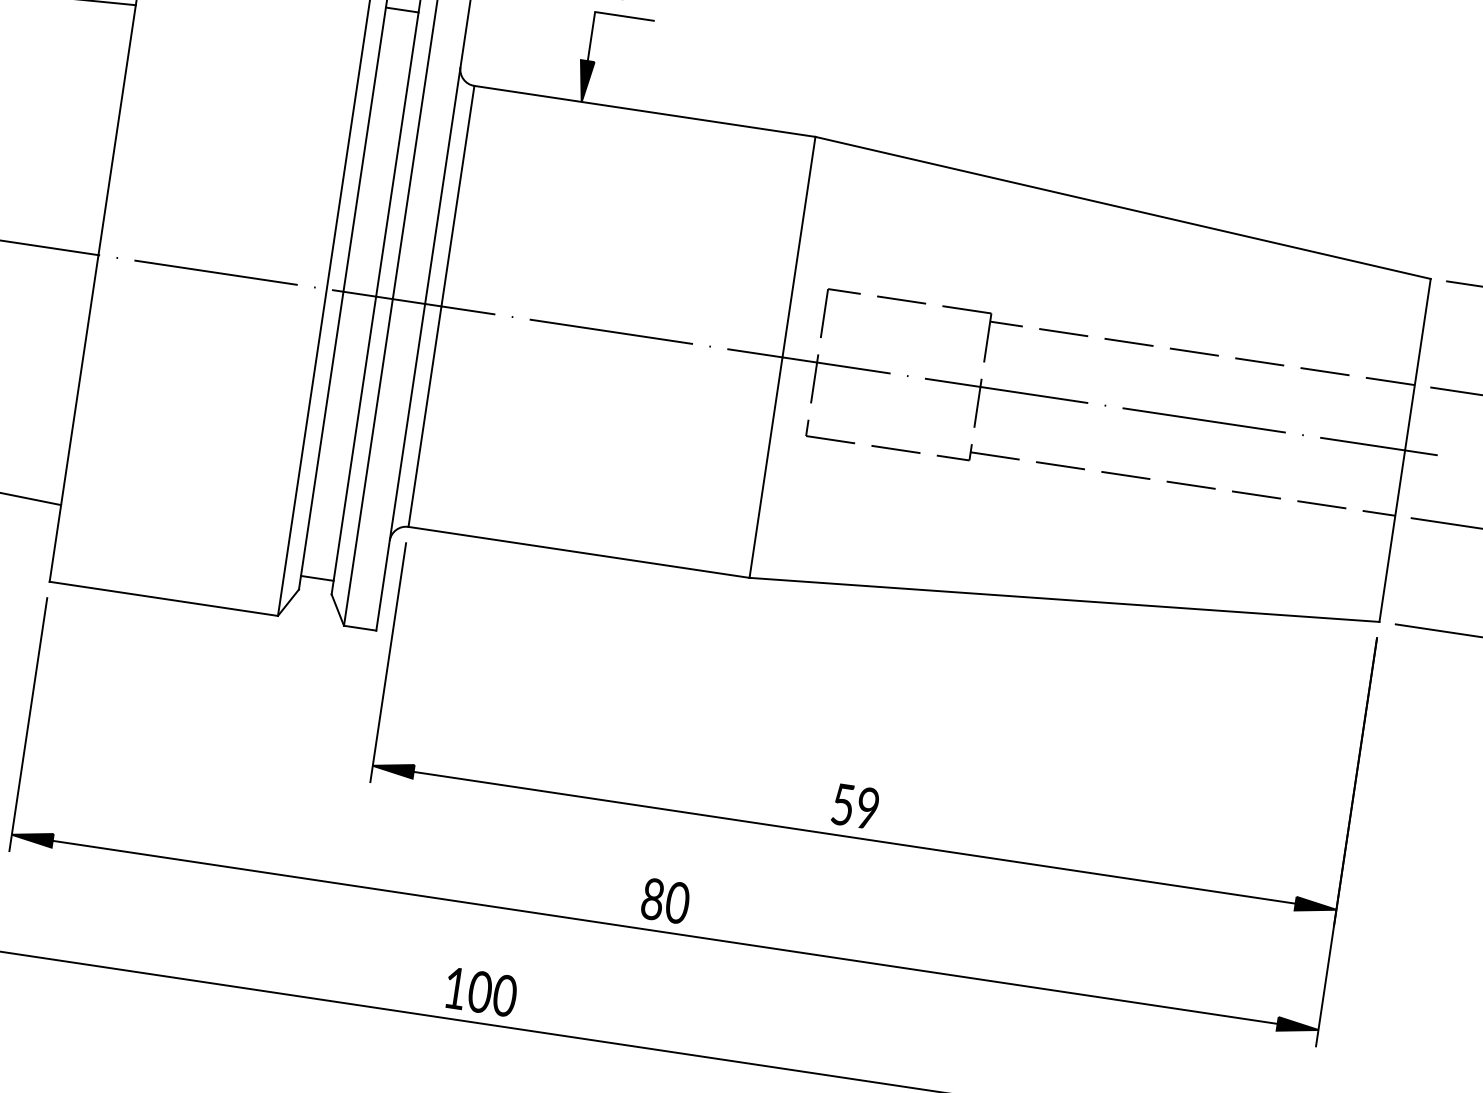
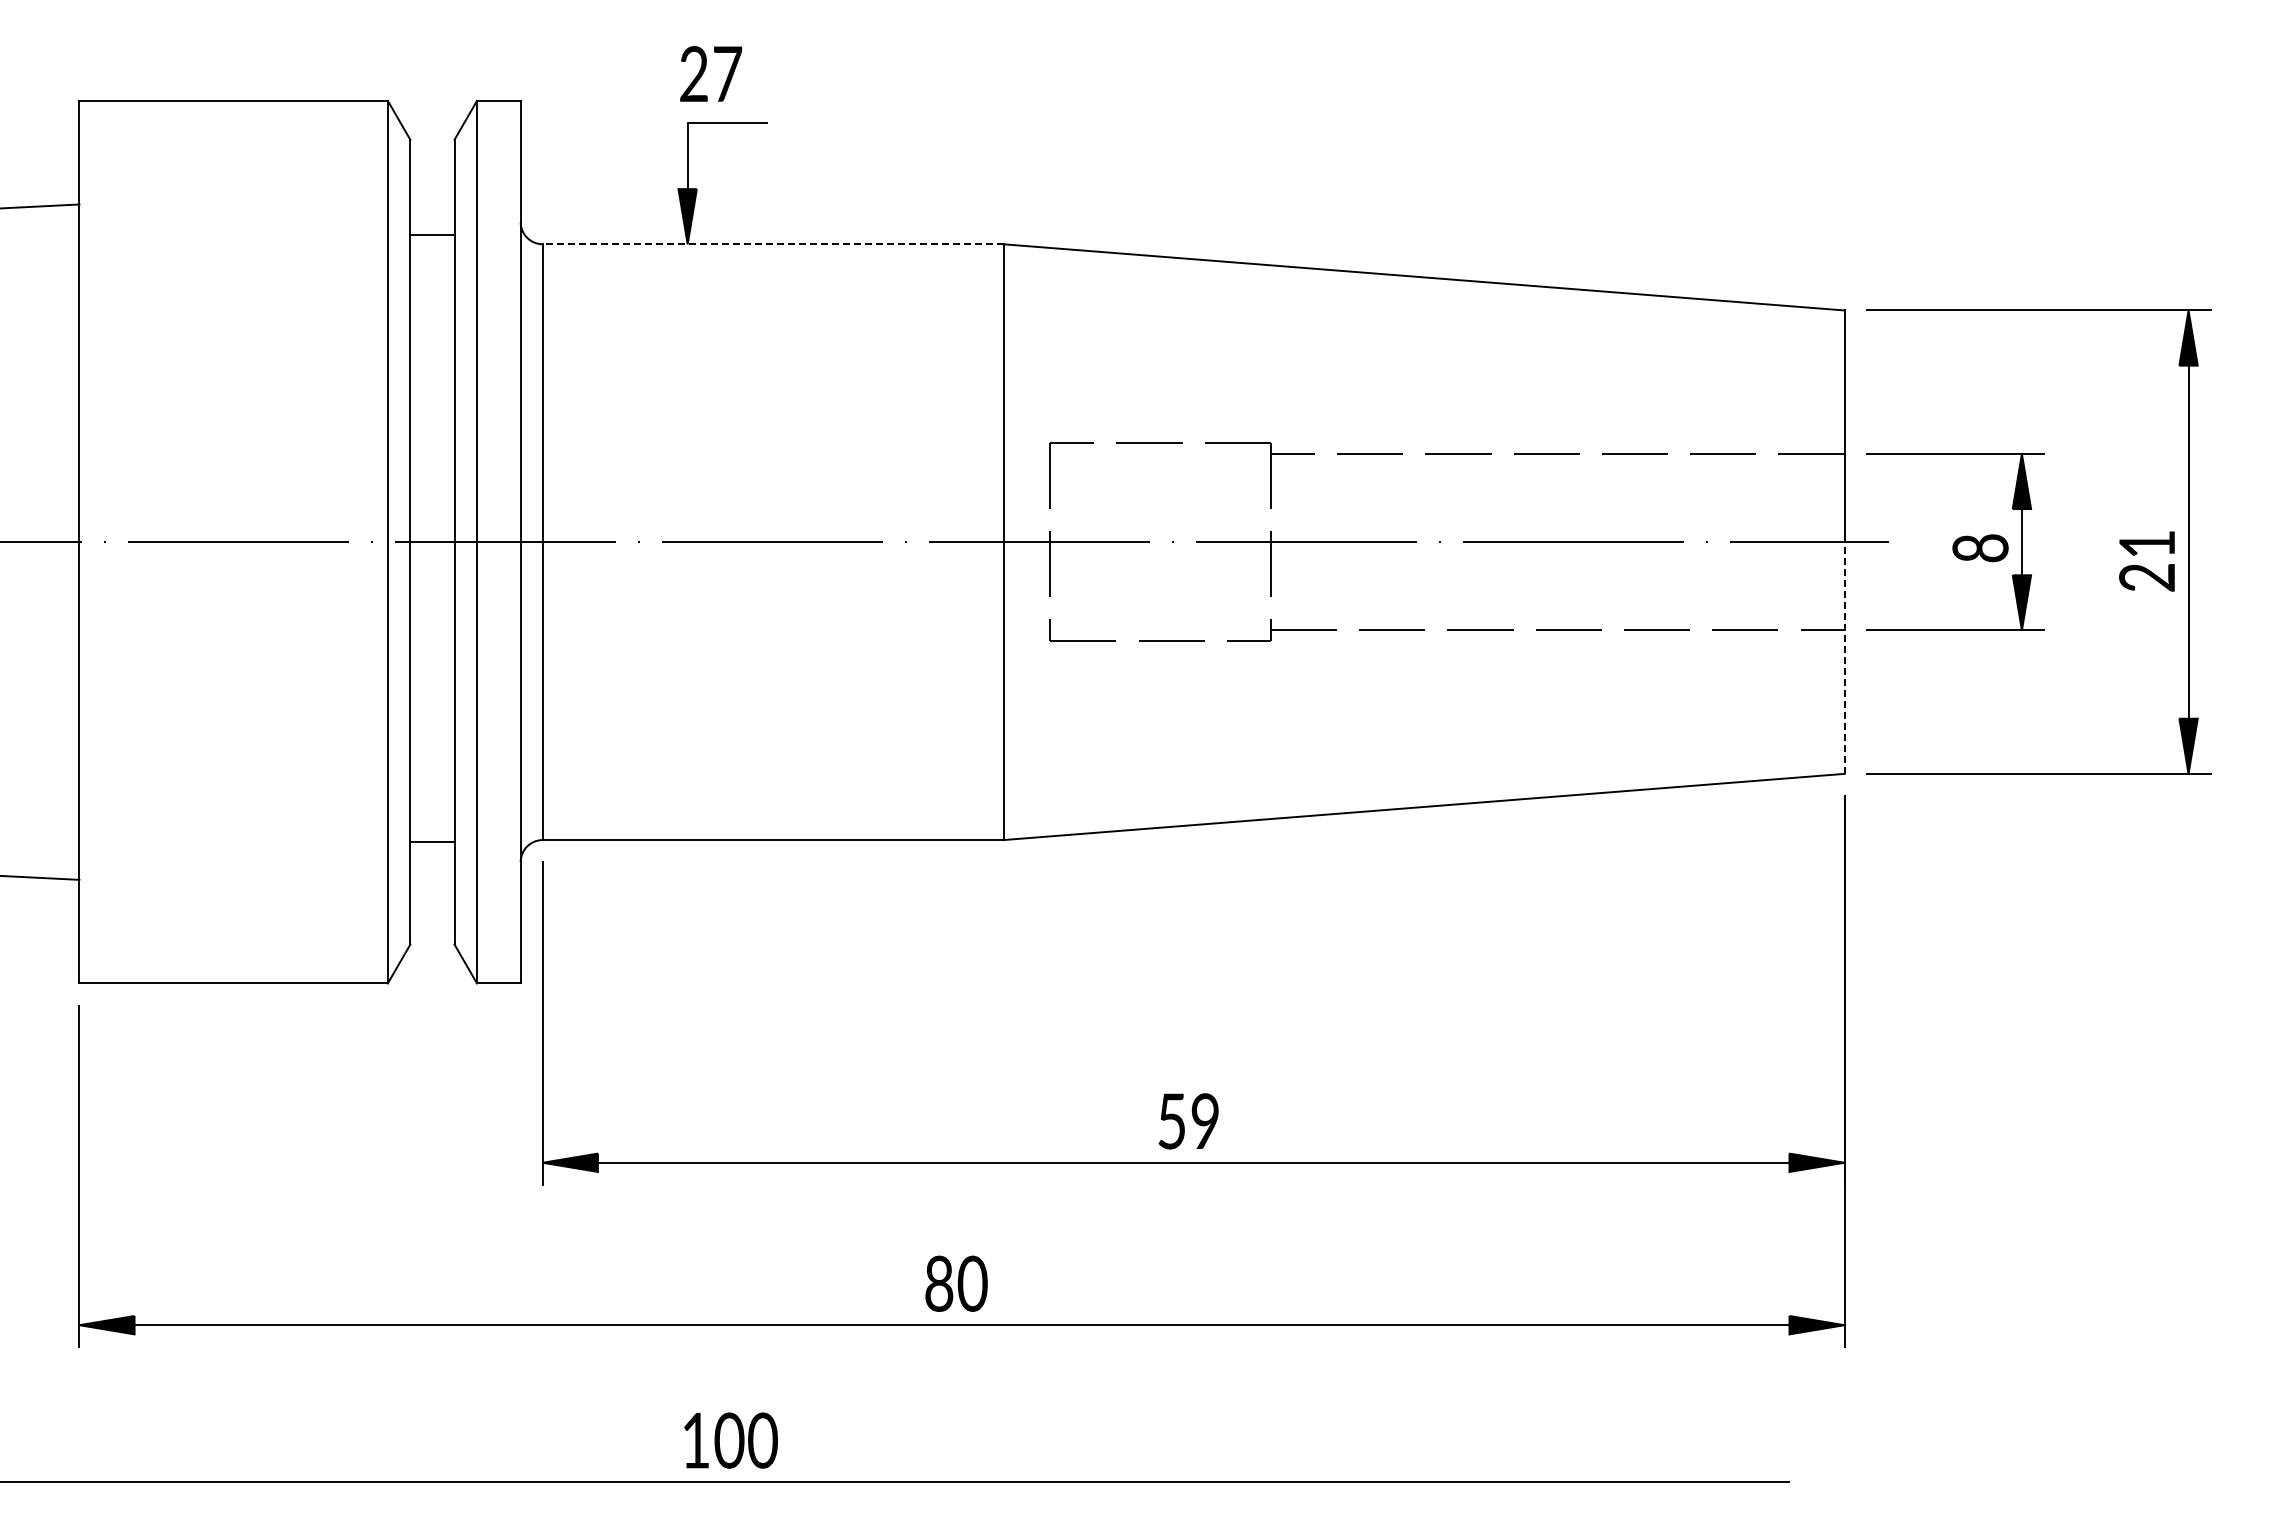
line: (402, 10) -> (432, 235), moved
line: (644, 111) -> (772, 244), solid -> dashed
line: (1392, 536) -> (1844, 658), solid -> dashed
line: (317, 578) -> (432, 842), moved

